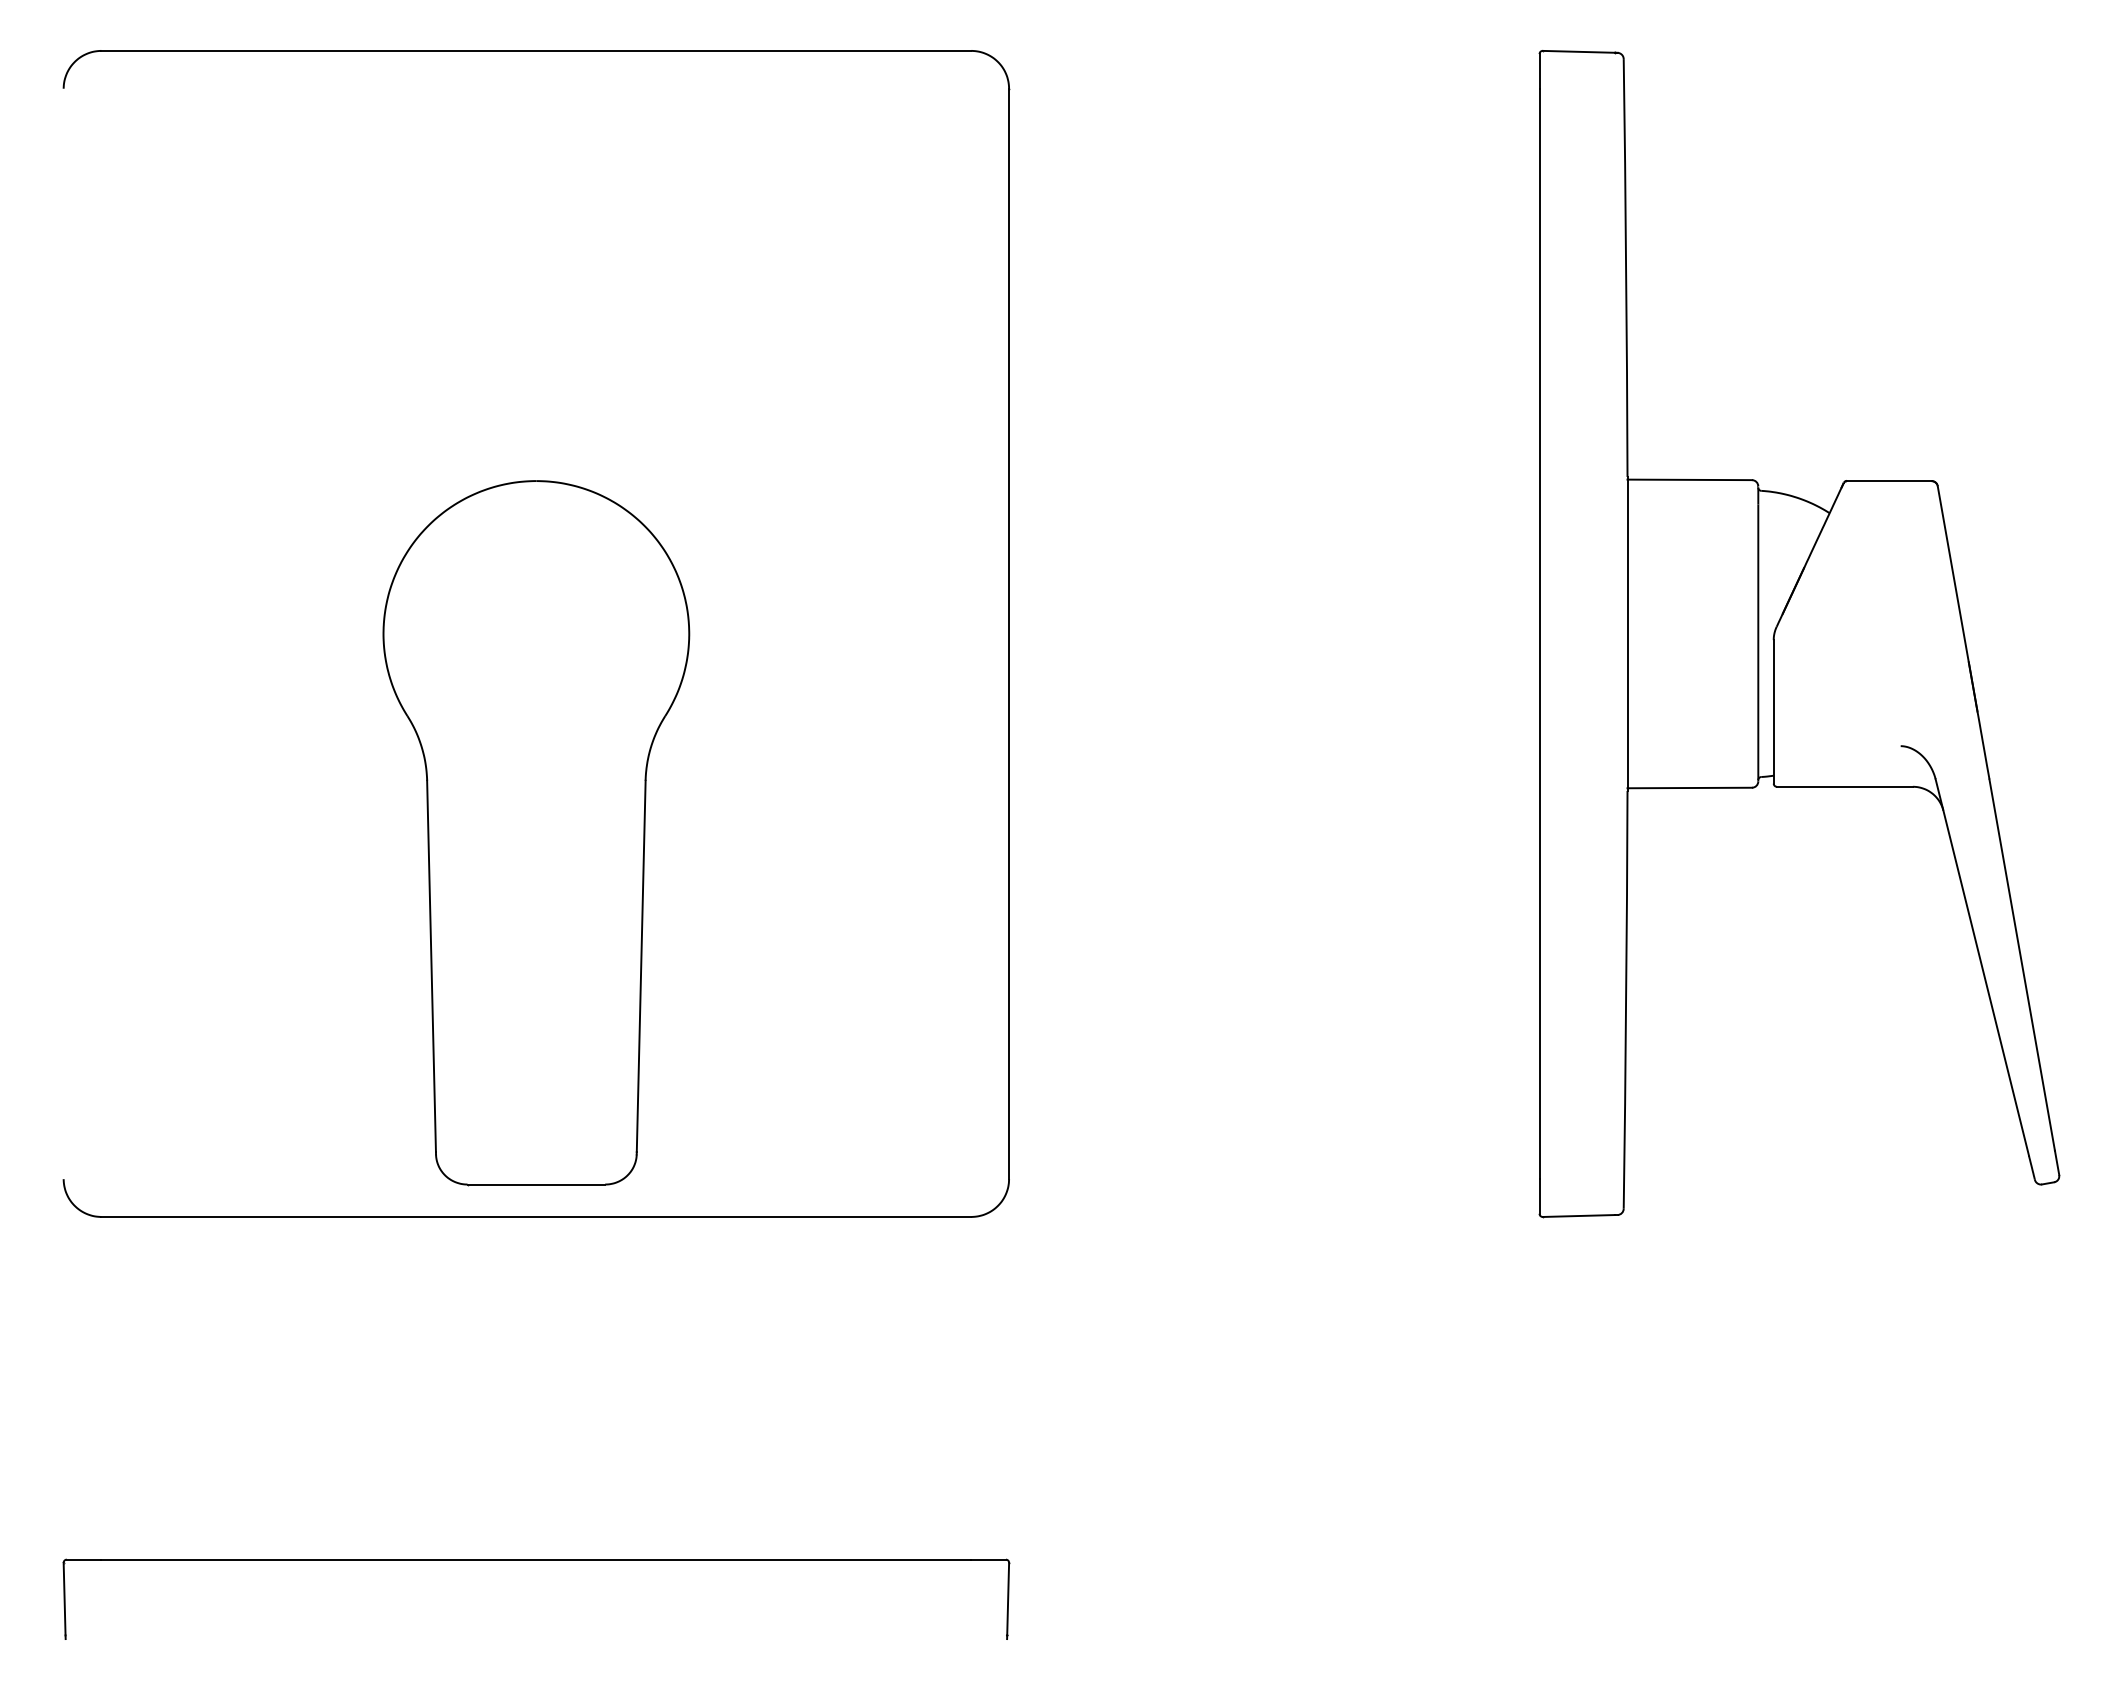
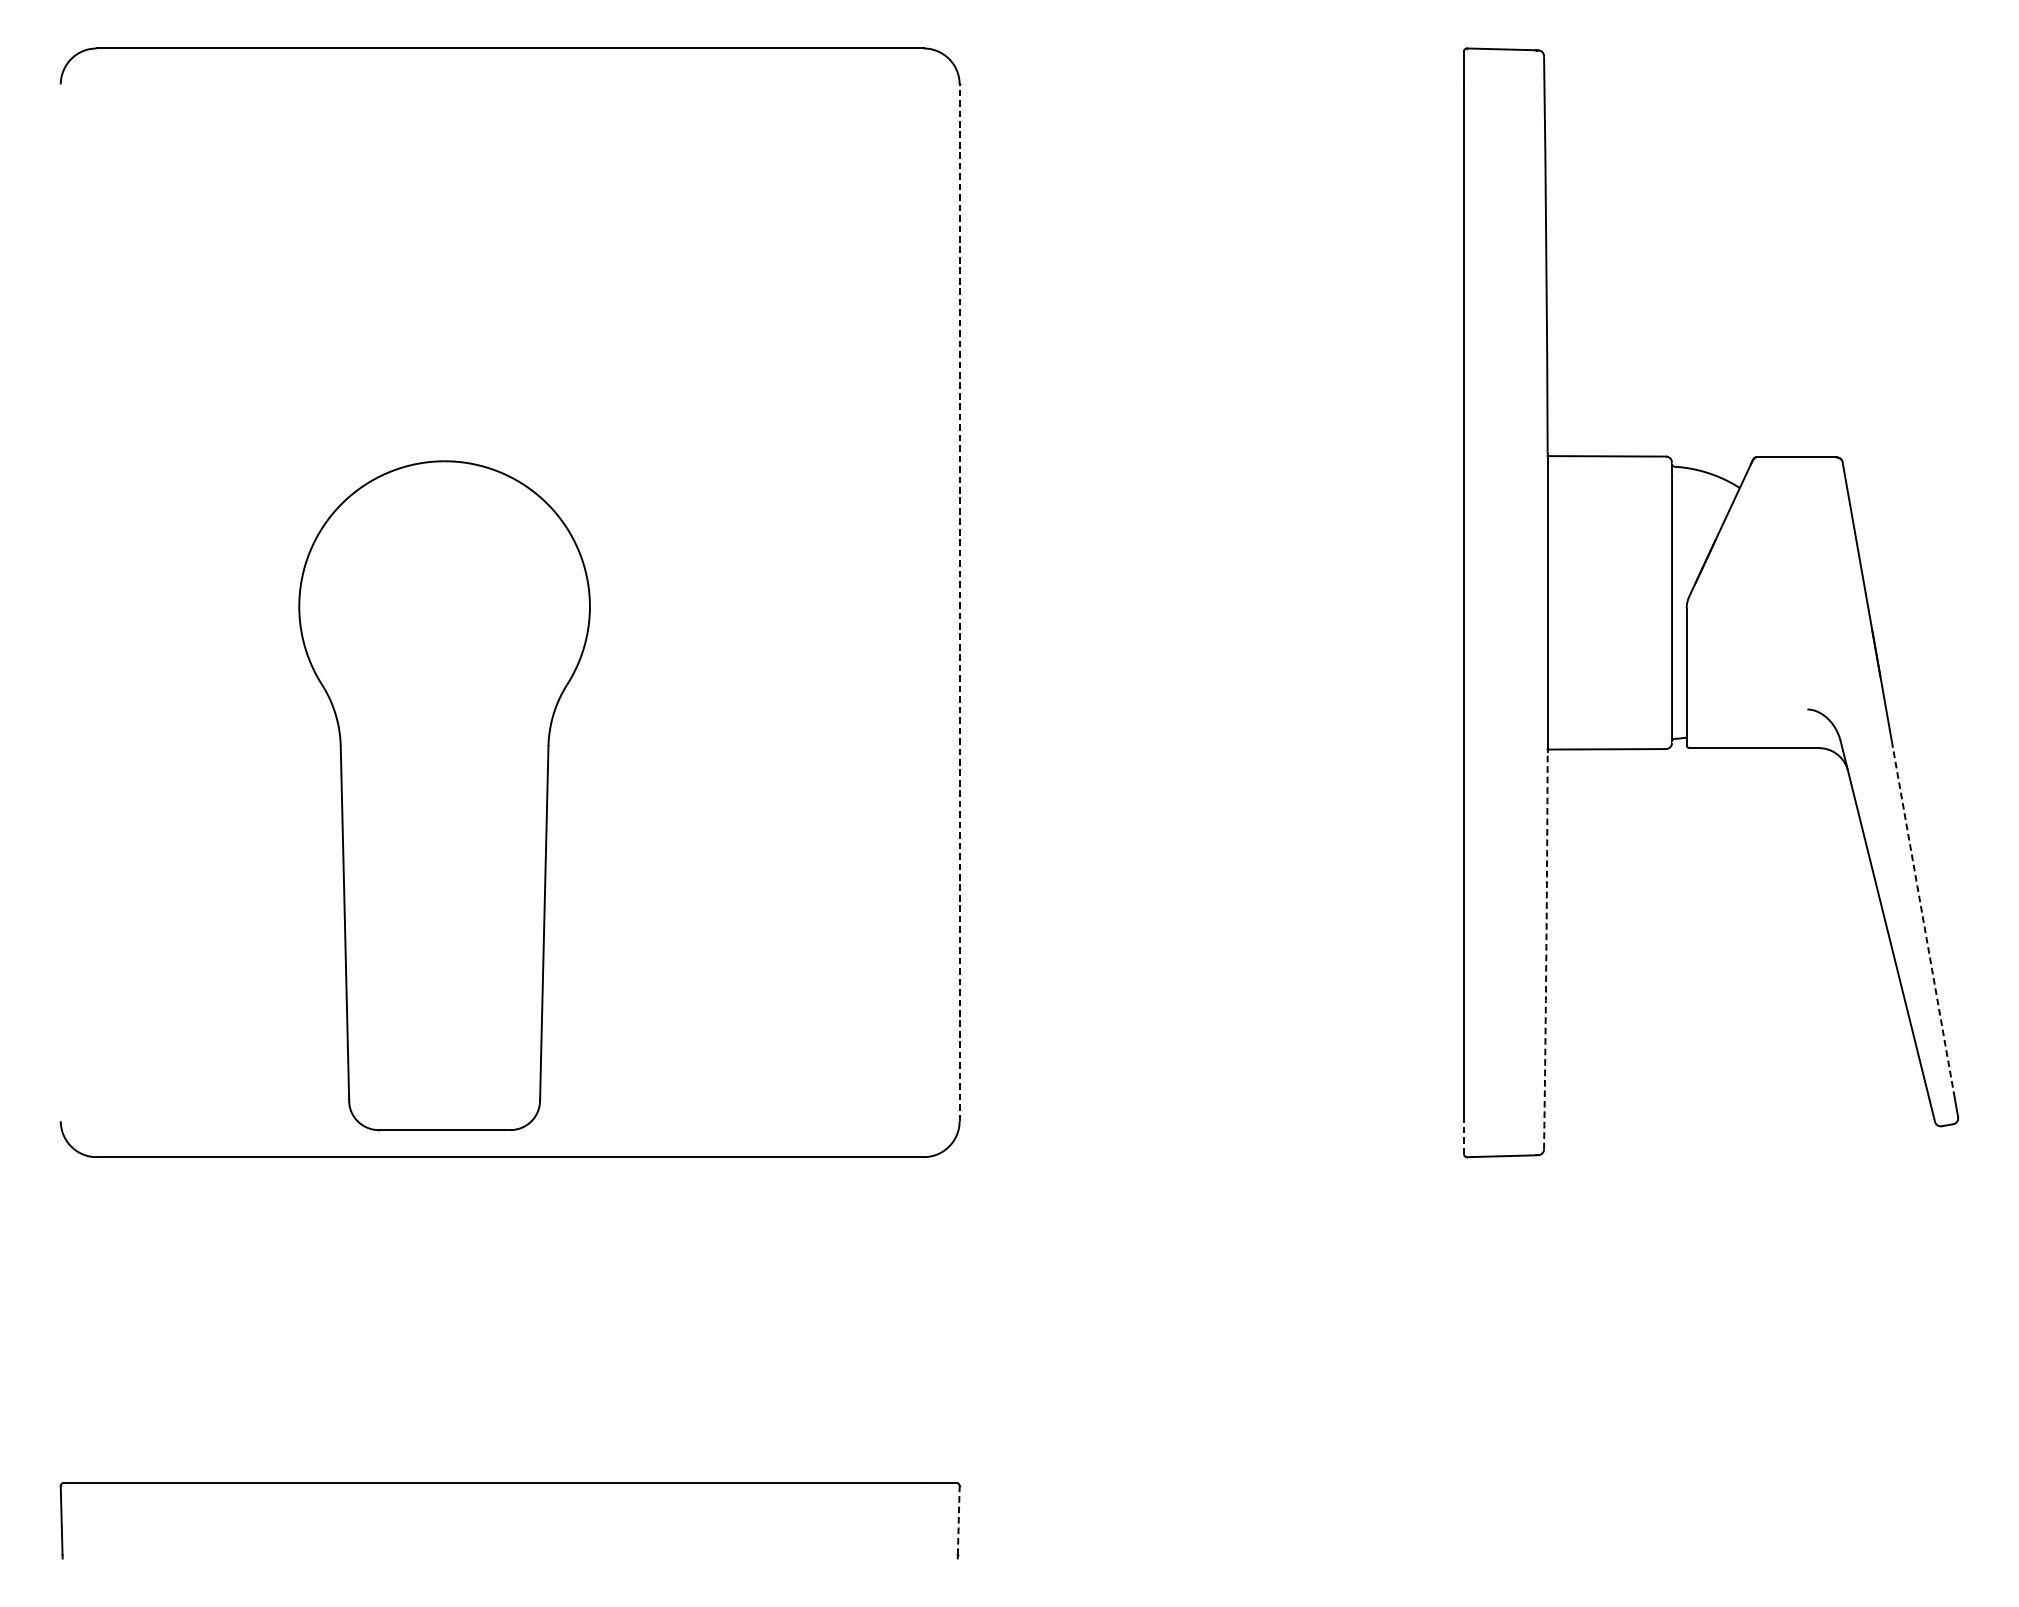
line: (1009, 633) -> (960, 602), solid -> dashed
part: (536, 833) -> (444, 796), moved
line: (2022, 965) -> (1923, 918), solid -> dashed
arc: (1626, 999) -> (1546, 950), solid -> dashed
line: (1539, 1196) -> (1463, 1137), solid -> dashed
line: (1008, 1598) -> (959, 1519), solid -> dashed

